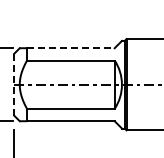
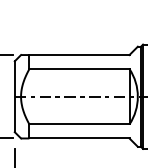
line: (70, 48) -> (79, 55), dashed -> solid
line: (14, 85) -> (15, 97), dashed -> solid

